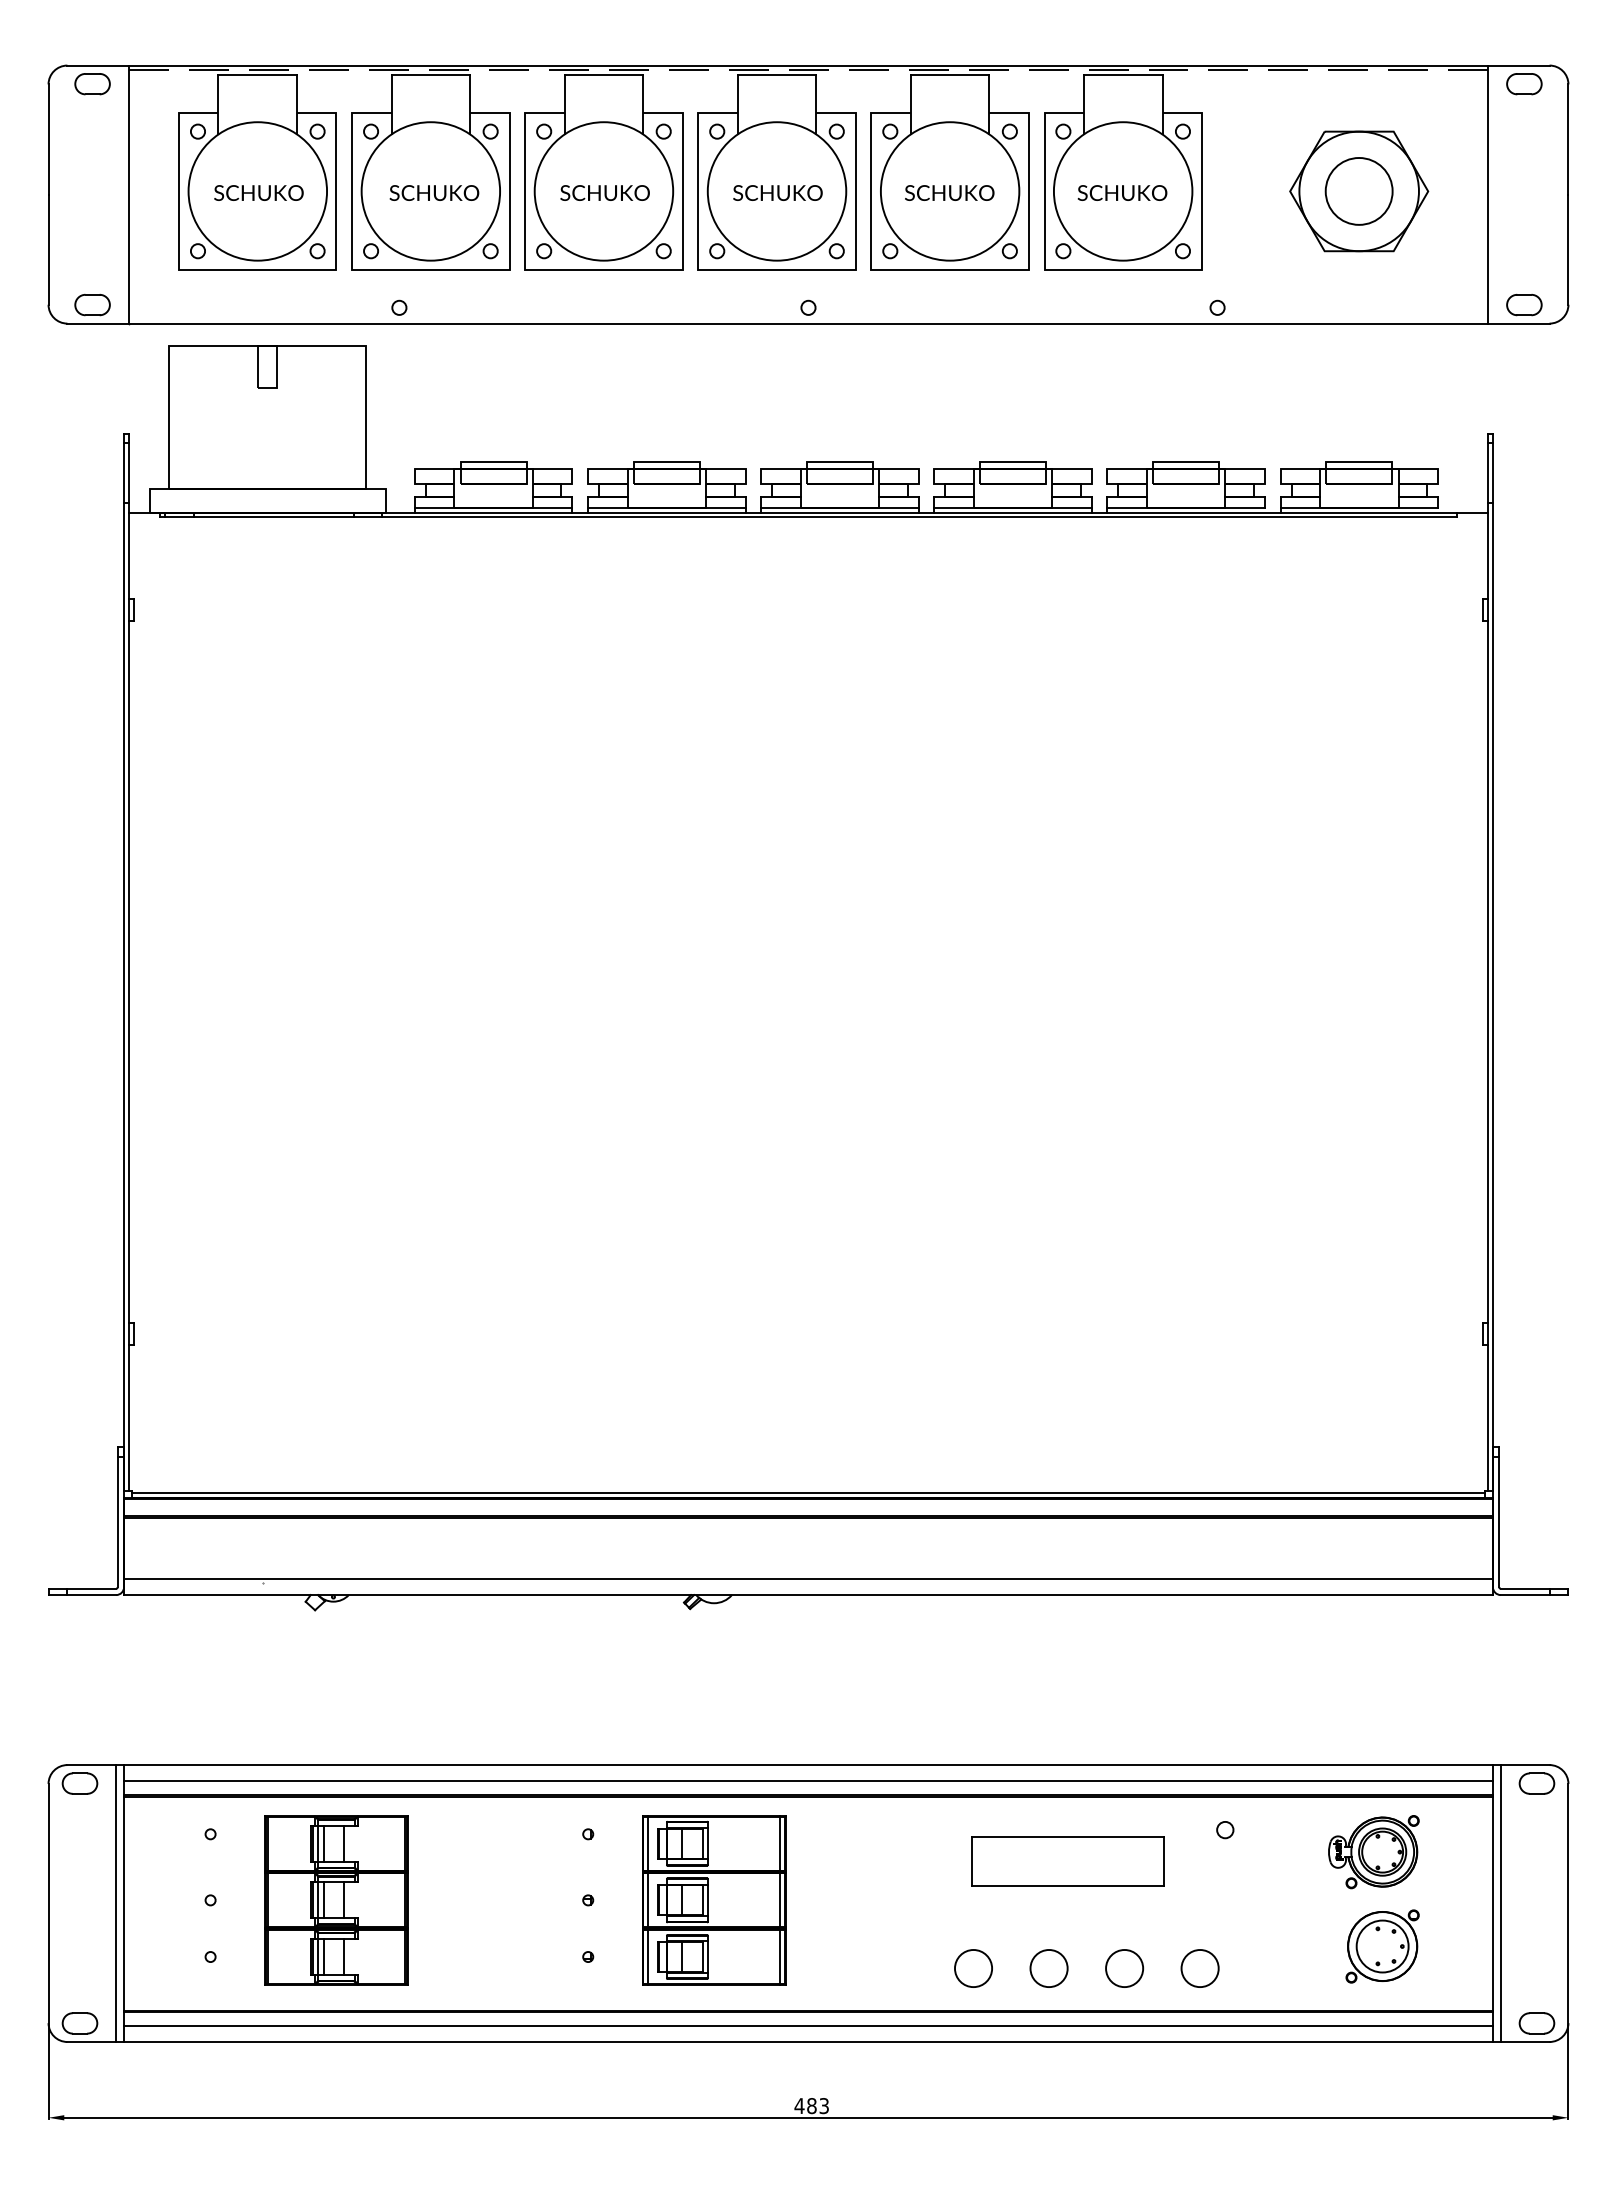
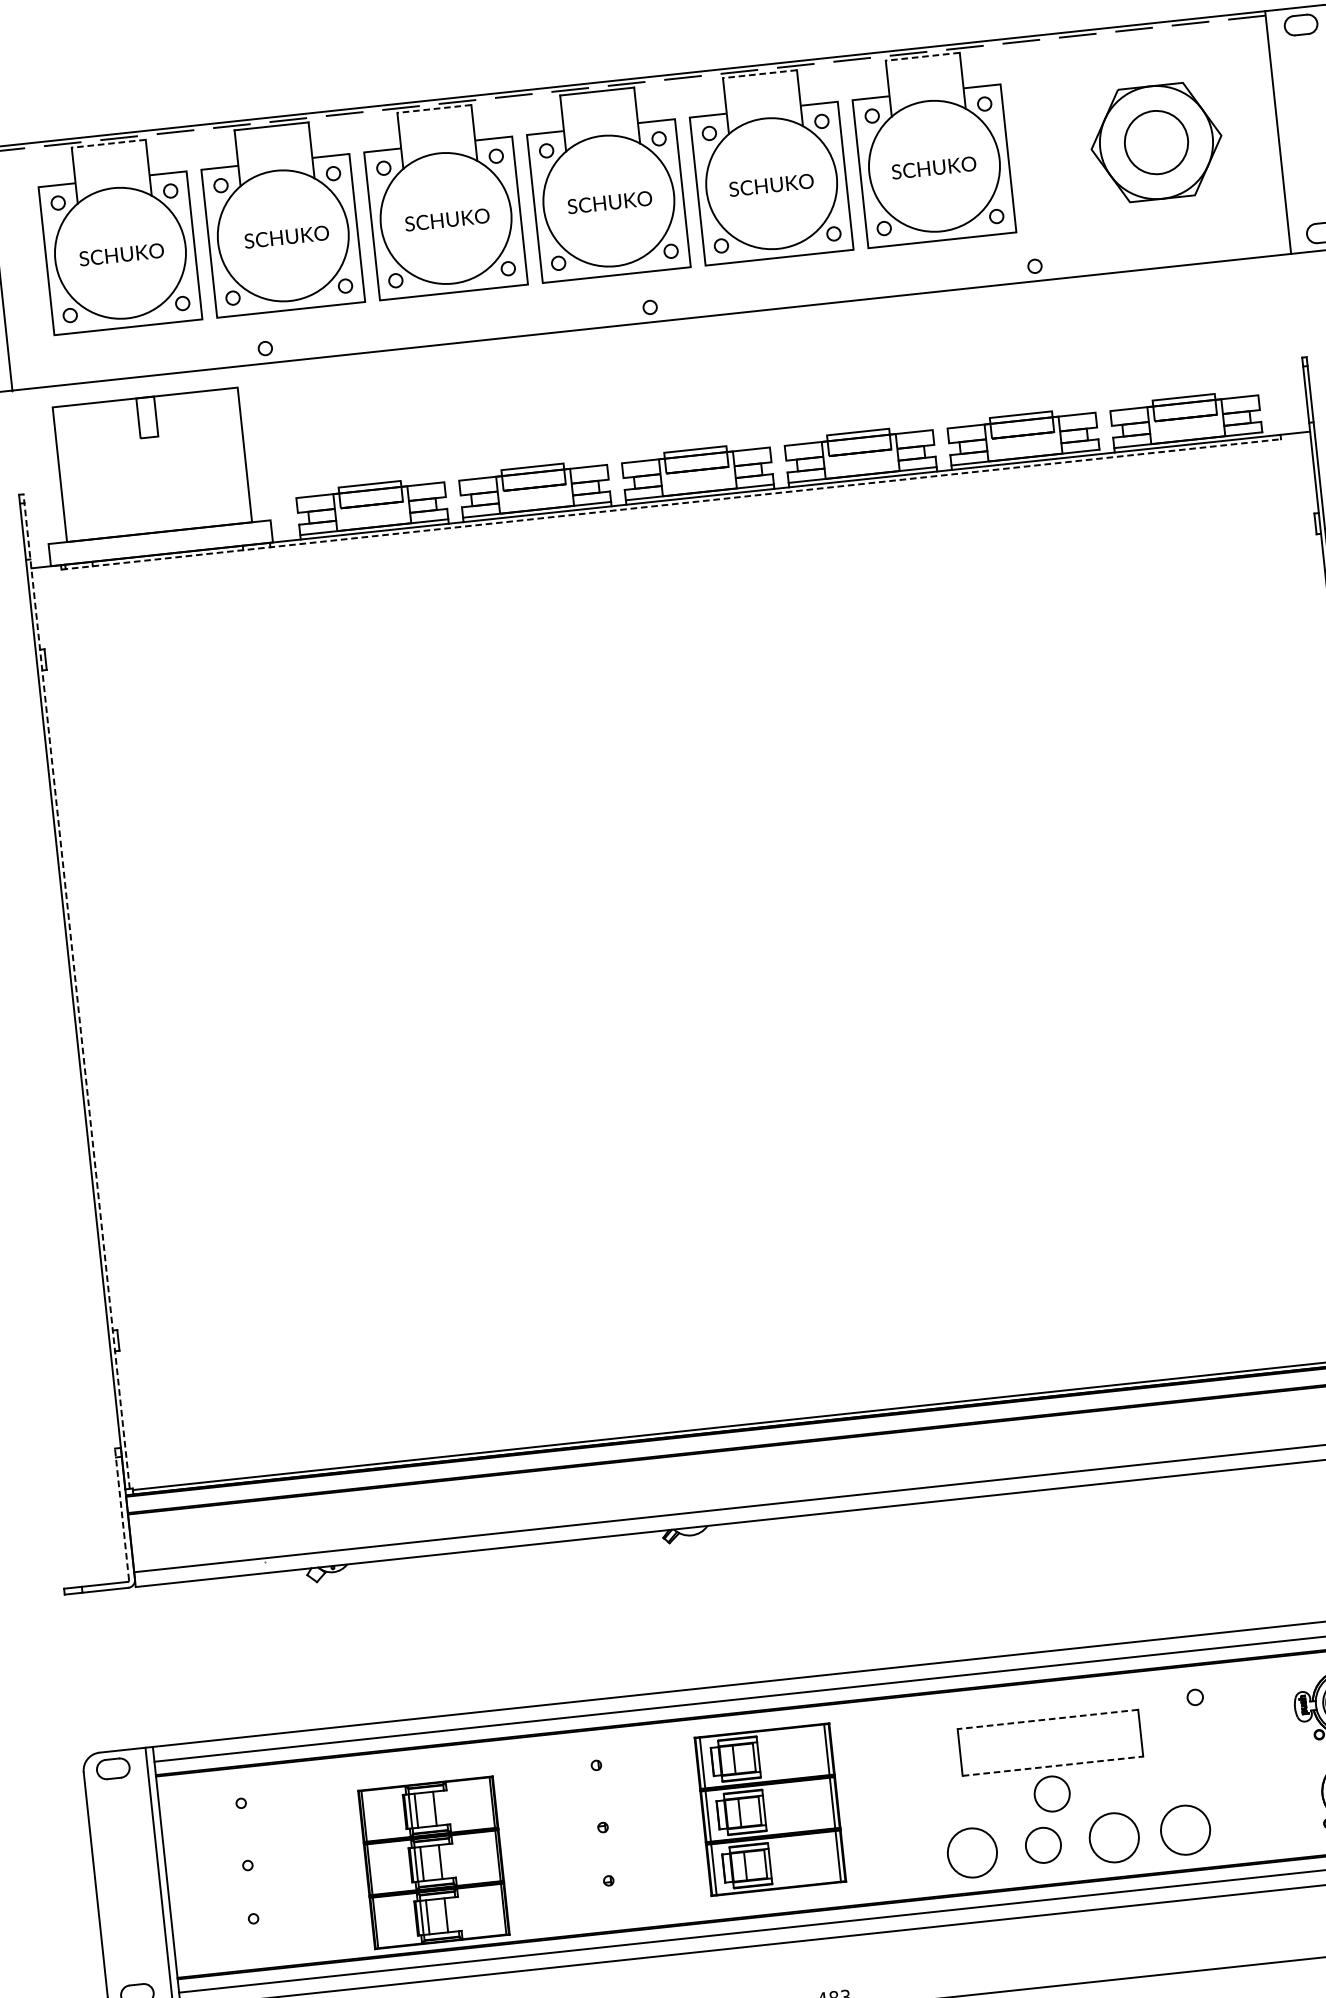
line: (257, 75) -> (108, 144), solid -> dashed
line: (603, 75) -> (434, 109), solid -> dashed
line: (949, 75) -> (759, 74), solid -> dashed
line: (1122, 75) -> (922, 57), solid -> dashed
line: (809, 517) -> (672, 504), solid -> dashed
line: (128, 962) -> (76, 991), solid -> dashed
line: (117, 1516) -> (121, 1513), solid -> dashed
line: (1067, 1836) -> (1047, 1719), solid -> dashed
line: (1067, 1886) -> (1052, 1766), solid -> dashed
part: (336, 1900) -> (433, 1862), moved
part: (714, 1900) -> (770, 1809), moved
circle: (1063, 1915) -> (1051, 1794), added
circle: (973, 1968) -> (972, 1852), size x1.4
circle: (1124, 1968) -> (1114, 1837), size x1.4
circle: (1199, 1968) -> (1184, 1830), size x1.4

